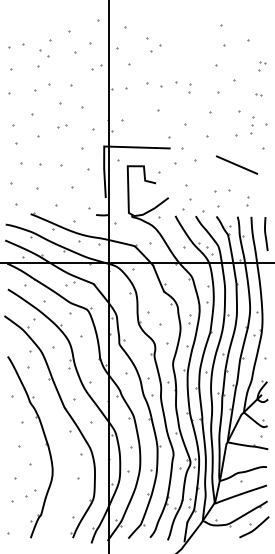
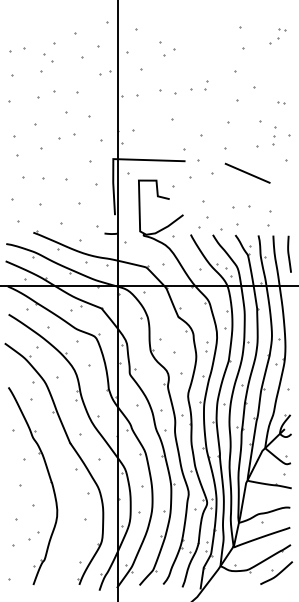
part: (261, 65) -> (281, 33), moved
part: (189, 88) -> (206, 85), moved
part: (62, 125) -> (67, 136), size x1.6
line: (236, 164) -> (247, 172), moved
part: (247, 201) -> (269, 218), size x1.6

